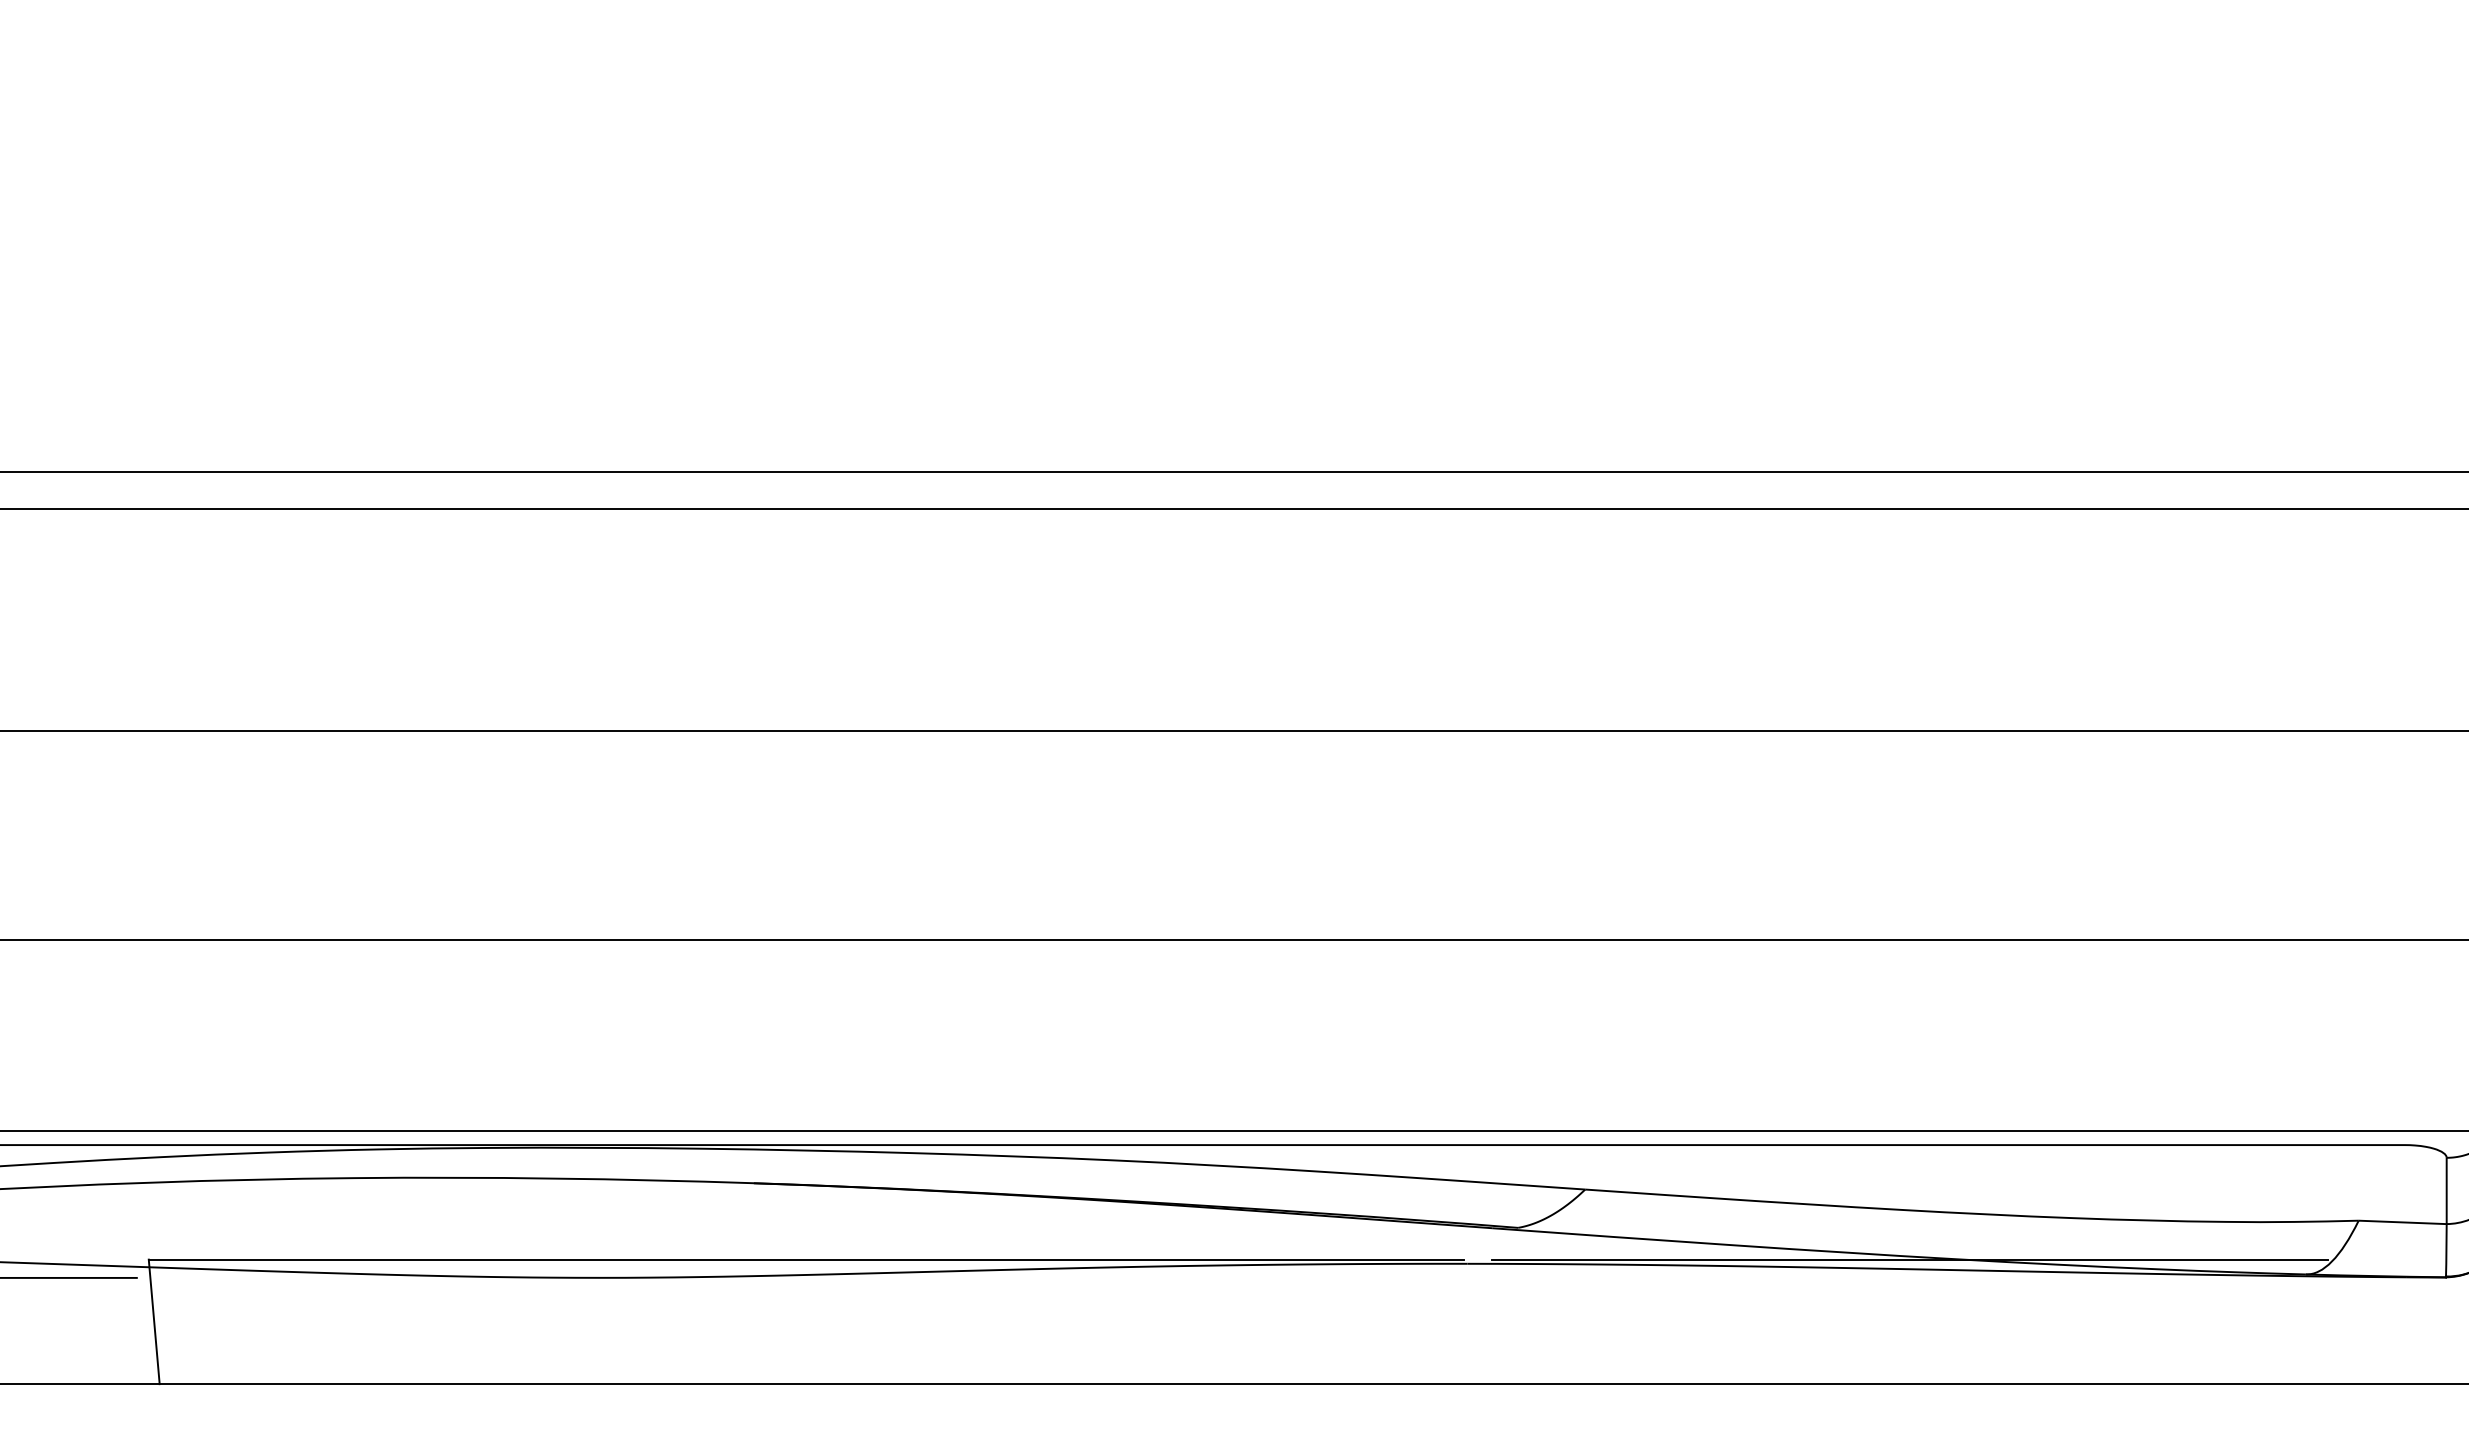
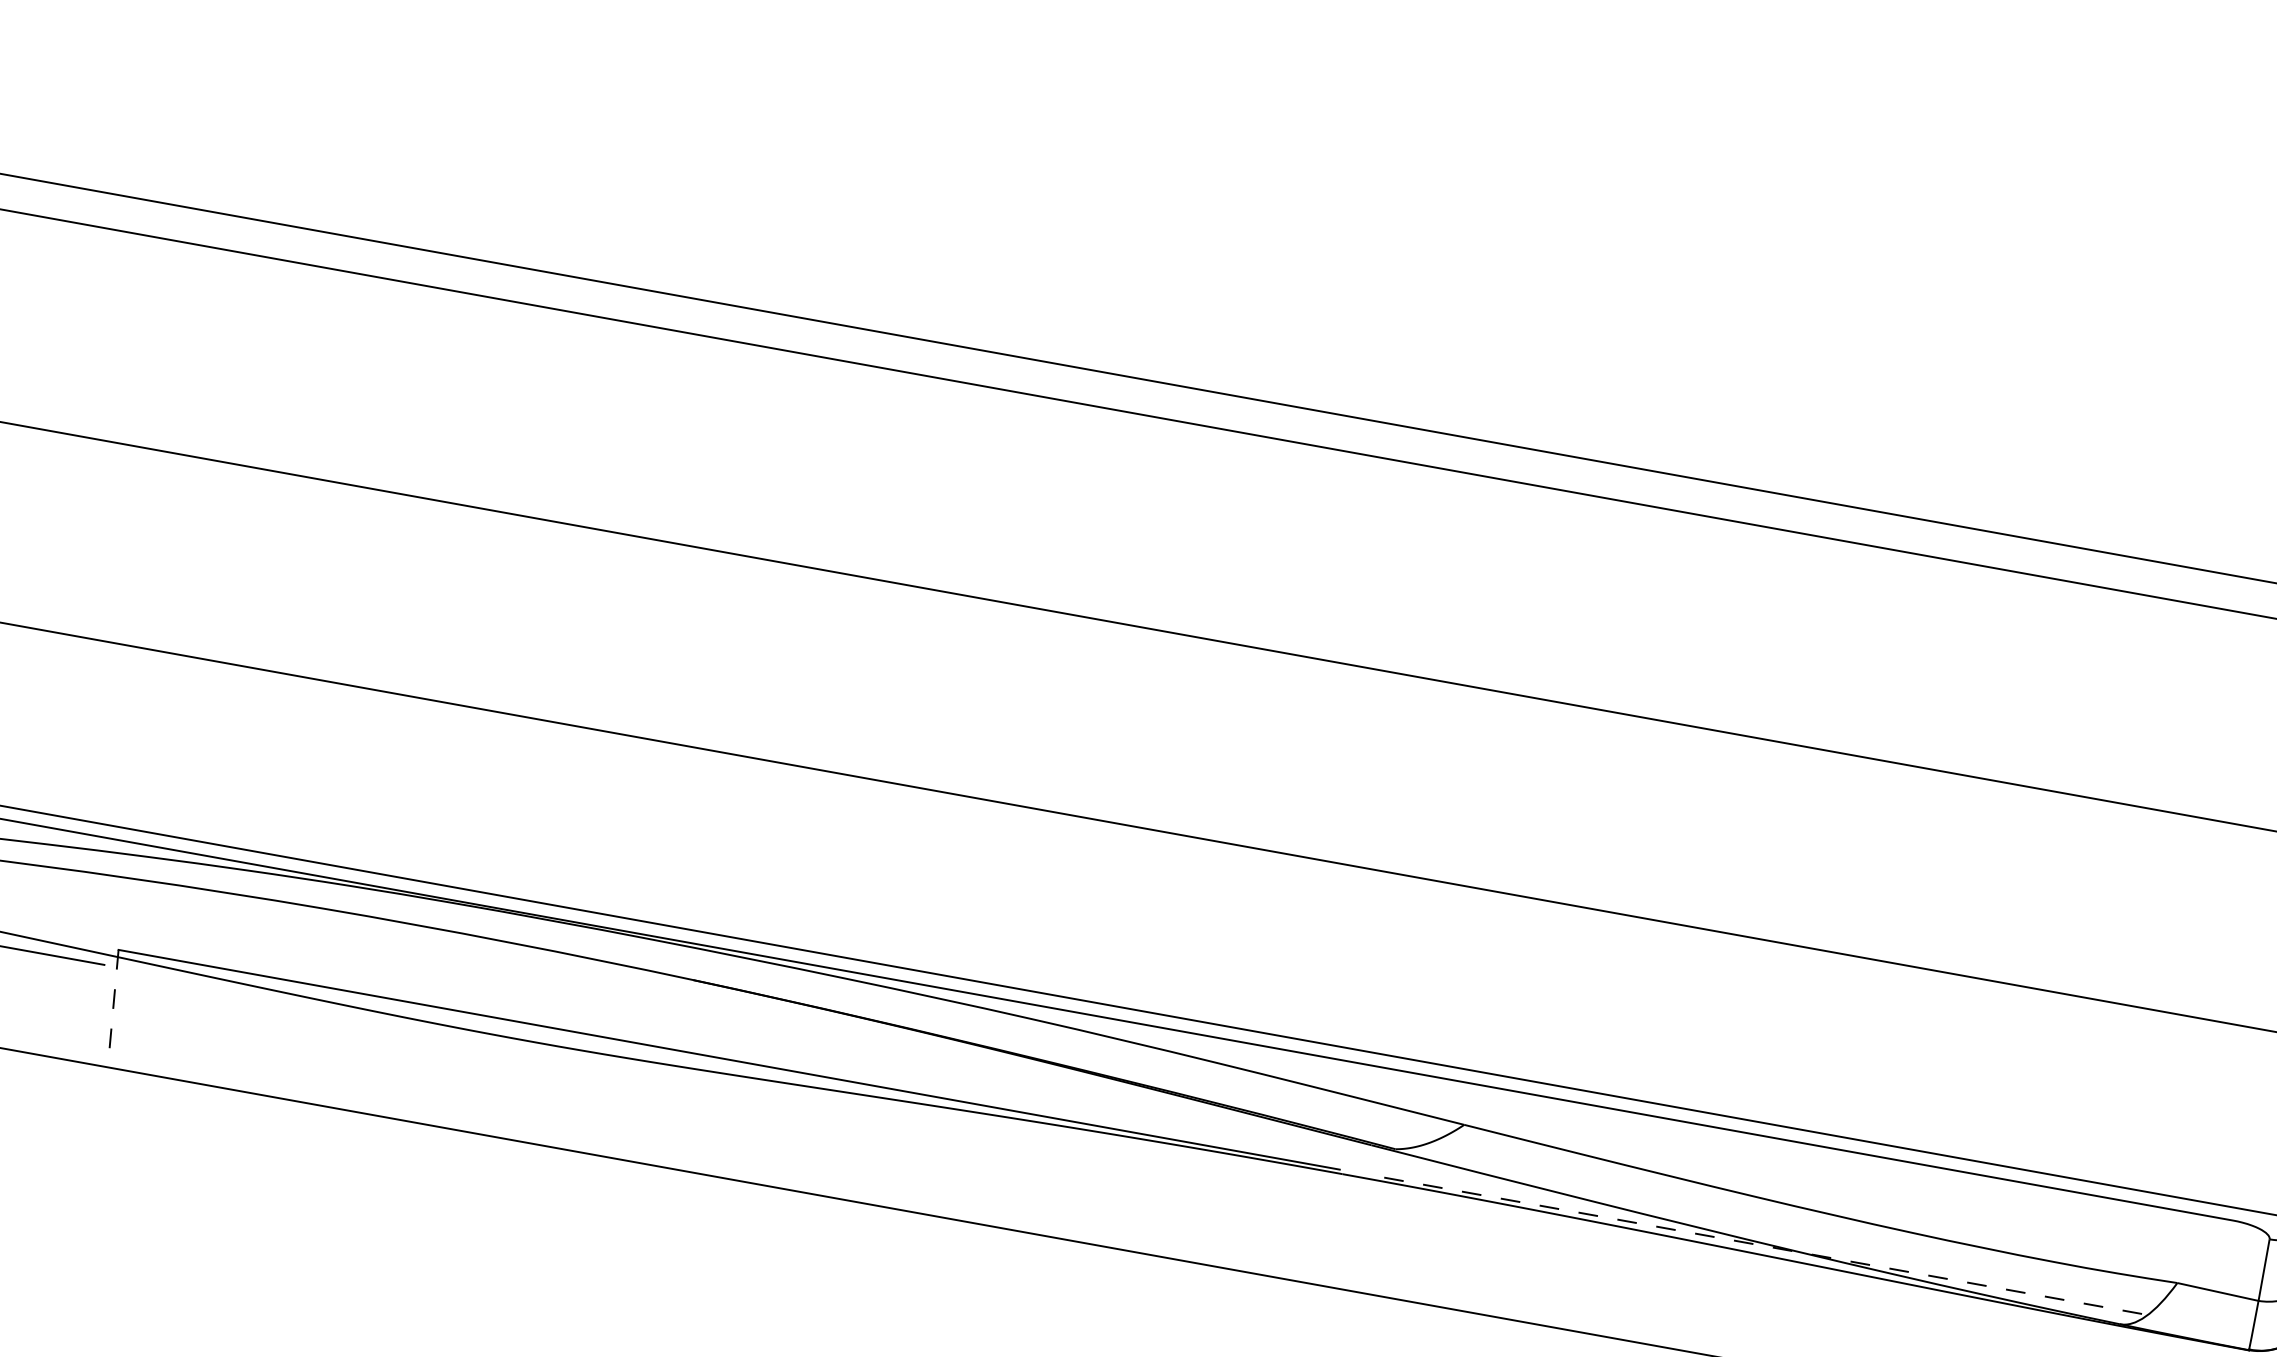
line: (1909, 1259) -> (1753, 1244), solid -> dashed
line: (154, 1321) -> (113, 1008), solid -> dashed

